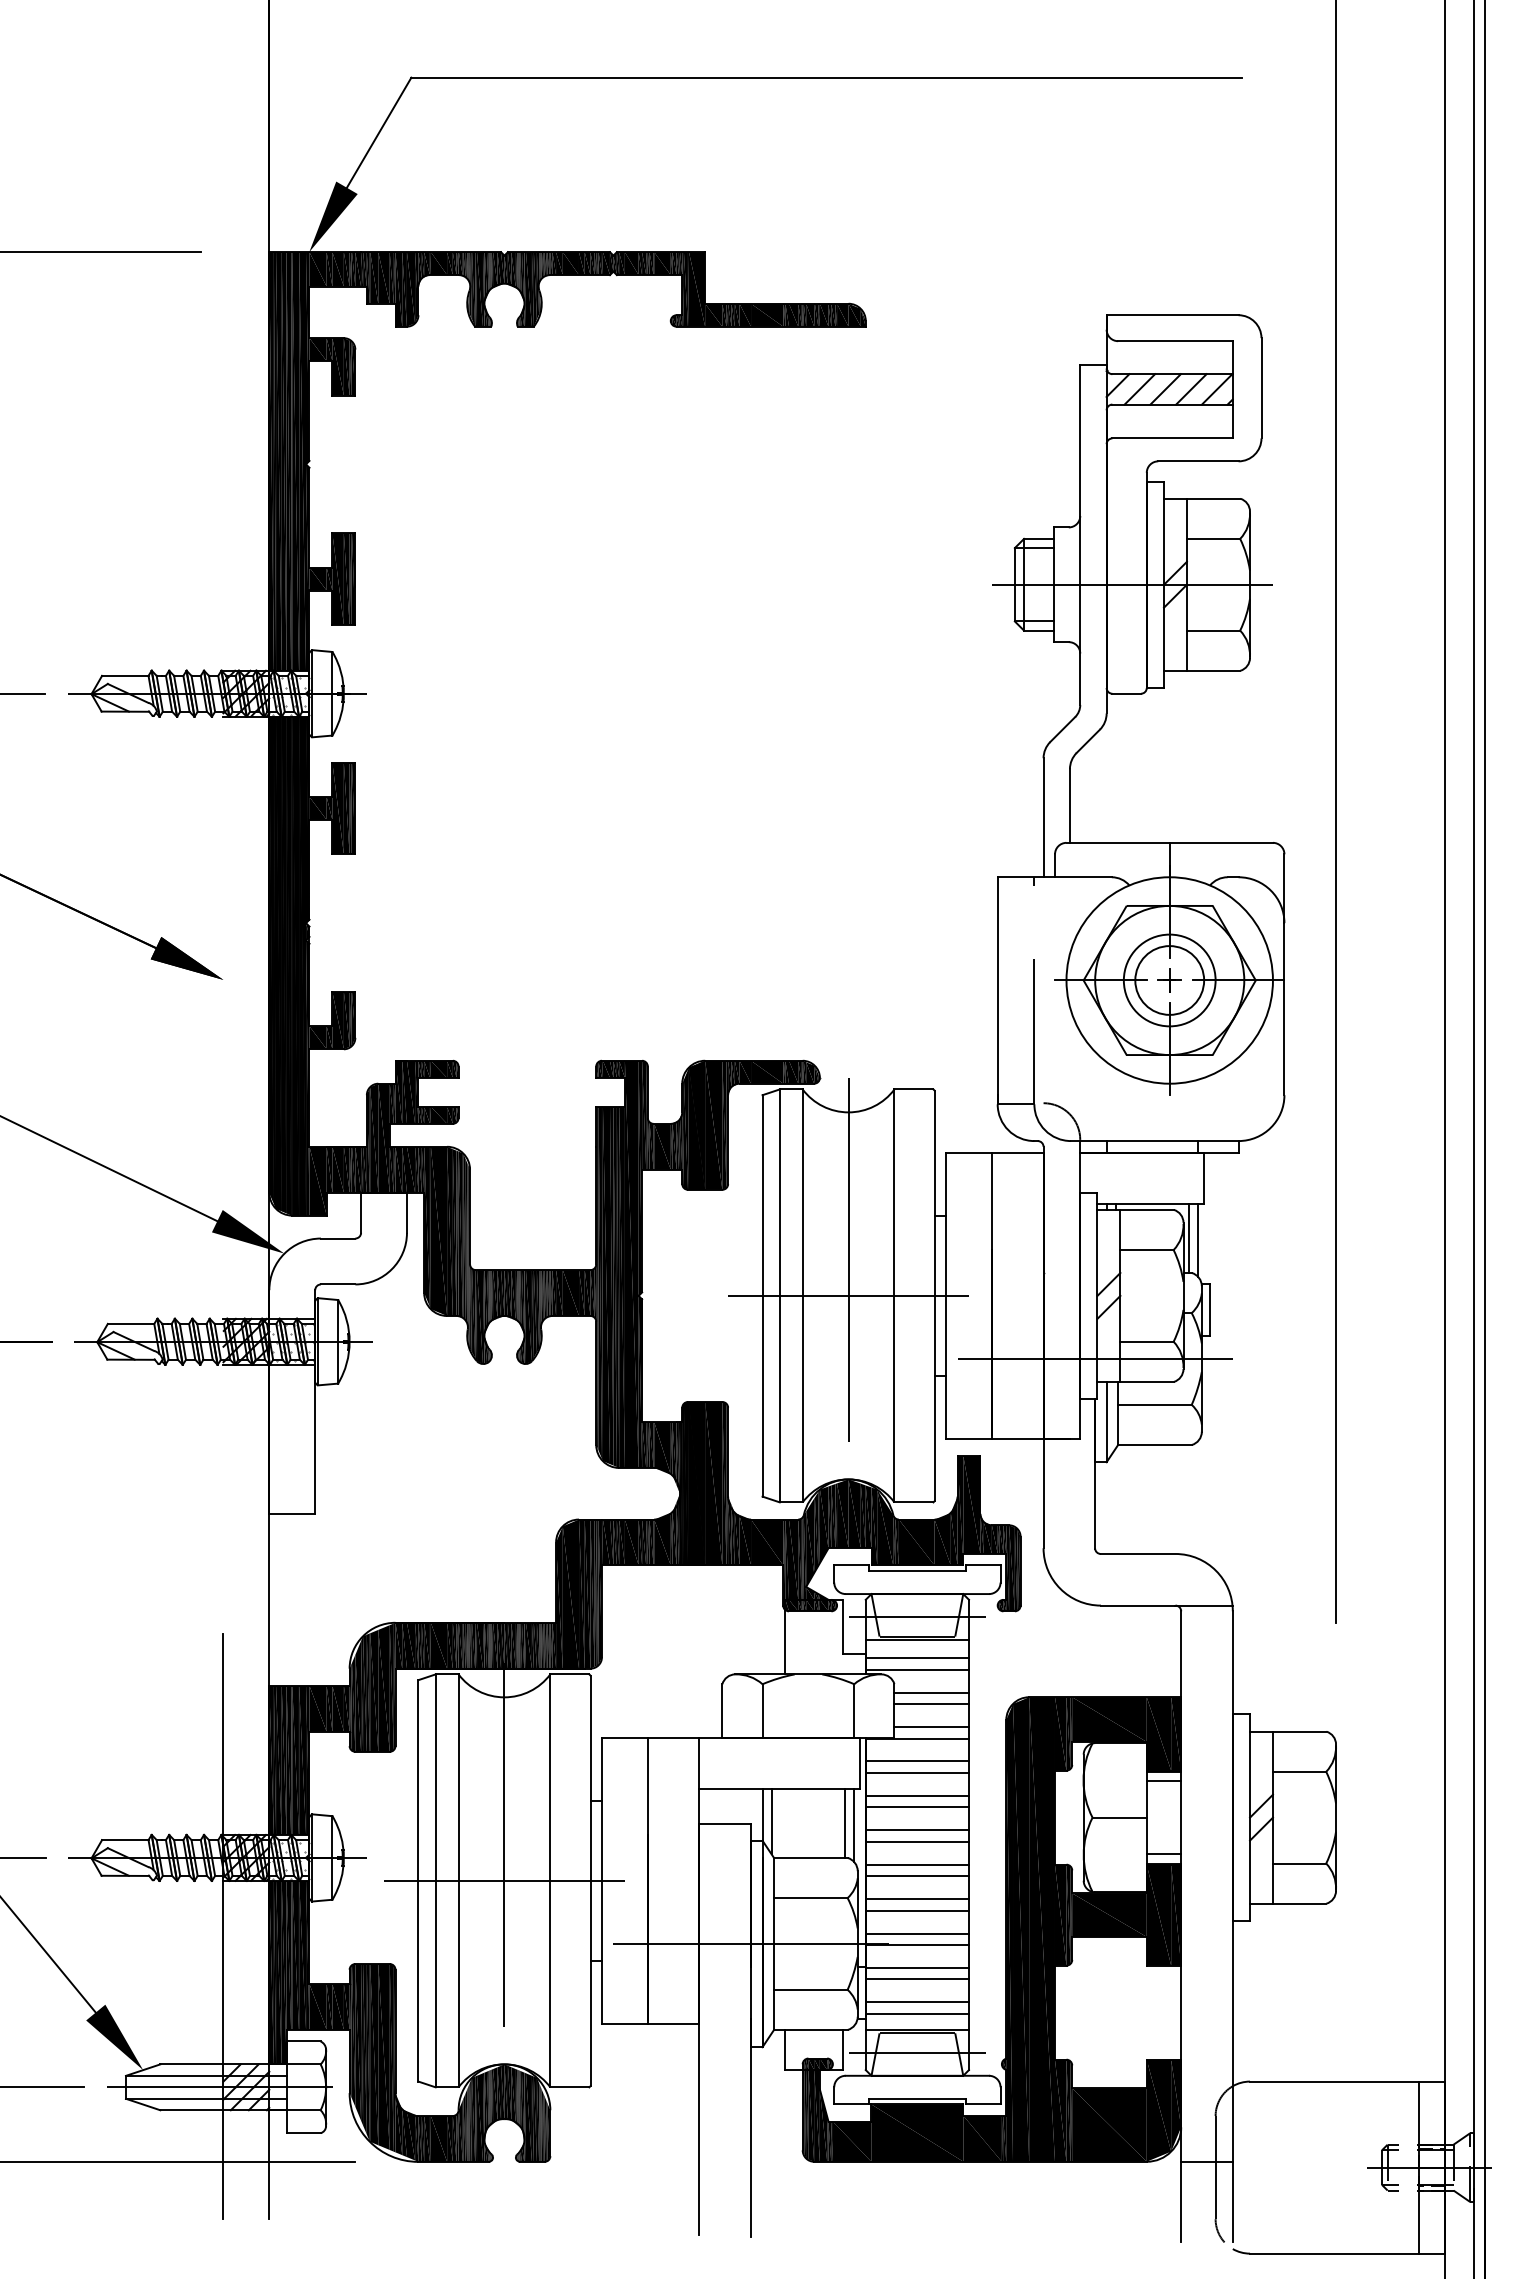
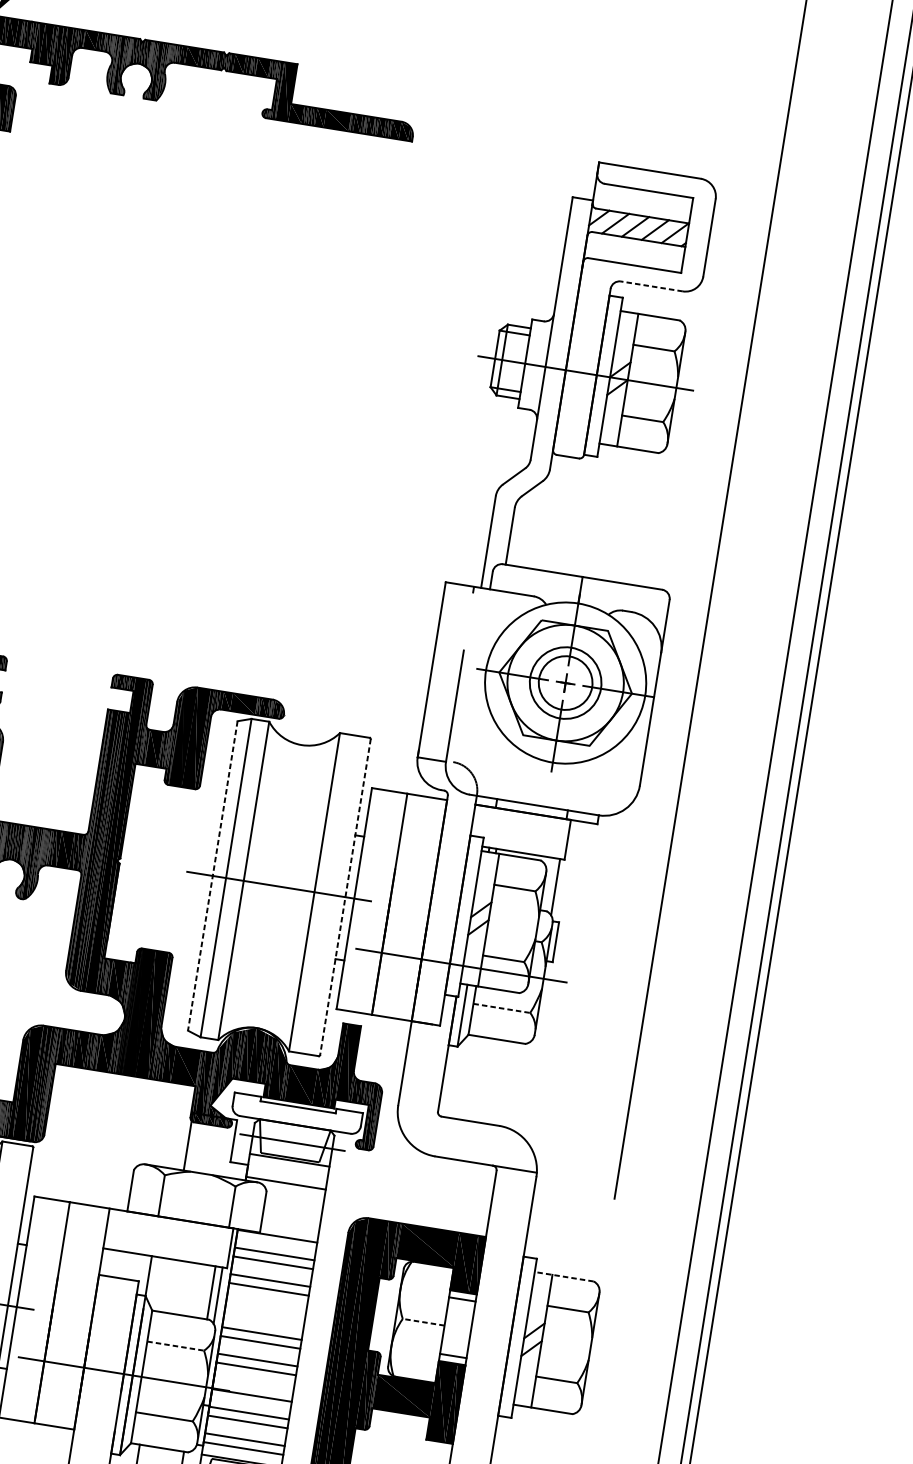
line: (1197, 461) -> (651, 286), solid -> dashed
line: (1189, 1238) -> (549, 884), removed
line: (762, 1295) -> (212, 875), solid -> dashed
line: (848, 1295) -> (279, 886), removed
line: (934, 1296) -> (345, 897), solid -> dashed
line: (1154, 1404) -> (501, 1008), solid -> dashed
line: (917, 1658) -> (287, 1174), removed
line: (931, 1692) -> (294, 1202), removed
line: (931, 1704) -> (292, 1211), removed
line: (931, 1727) -> (289, 1229), removed
line: (1287, 1731) -> (563, 1276), solid -> dashed
line: (1119, 1817) -> (423, 1322), solid -> dashed
line: (771, 1821) -> (154, 1282), removed
line: (917, 1830) -> (266, 1307), removed
line: (917, 1841) -> (264, 1315), removed
line: (810, 1898) -> (175, 1346), solid -> dashed
line: (917, 1933) -> (253, 1386), removed

